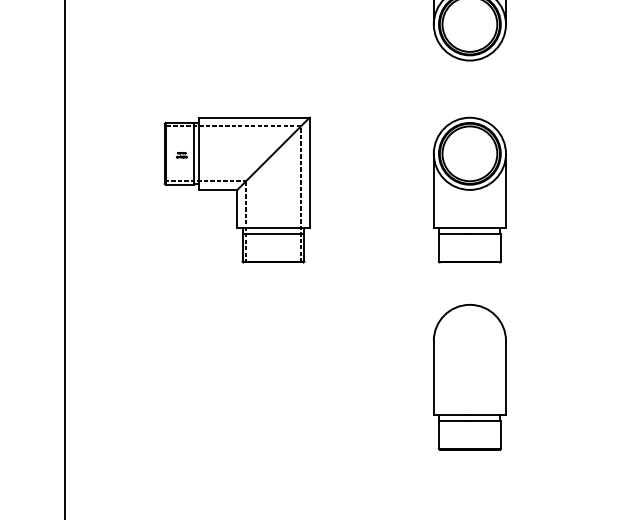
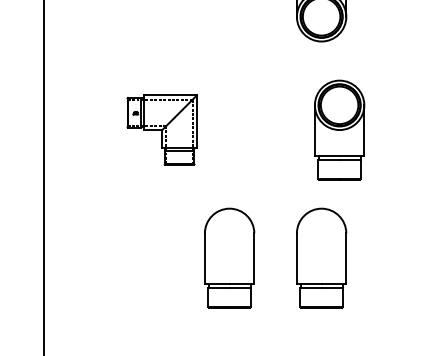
part: (235, 189) -> (161, 129), size x0.7
part: (469, 189) -> (339, 129), moved
part: (335, 376) -> (229, 257), added

